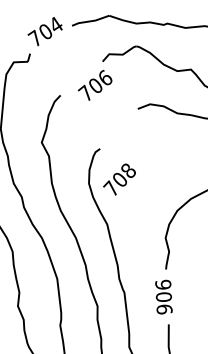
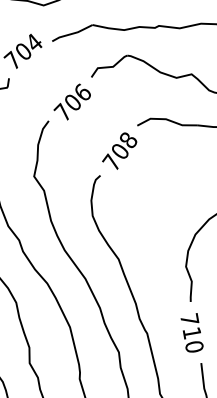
text: (94, 85) -> (71, 102), moved
text: (119, 179) -> (119, 151), moved
text: (163, 296) -> (191, 332), 906 -> 710

